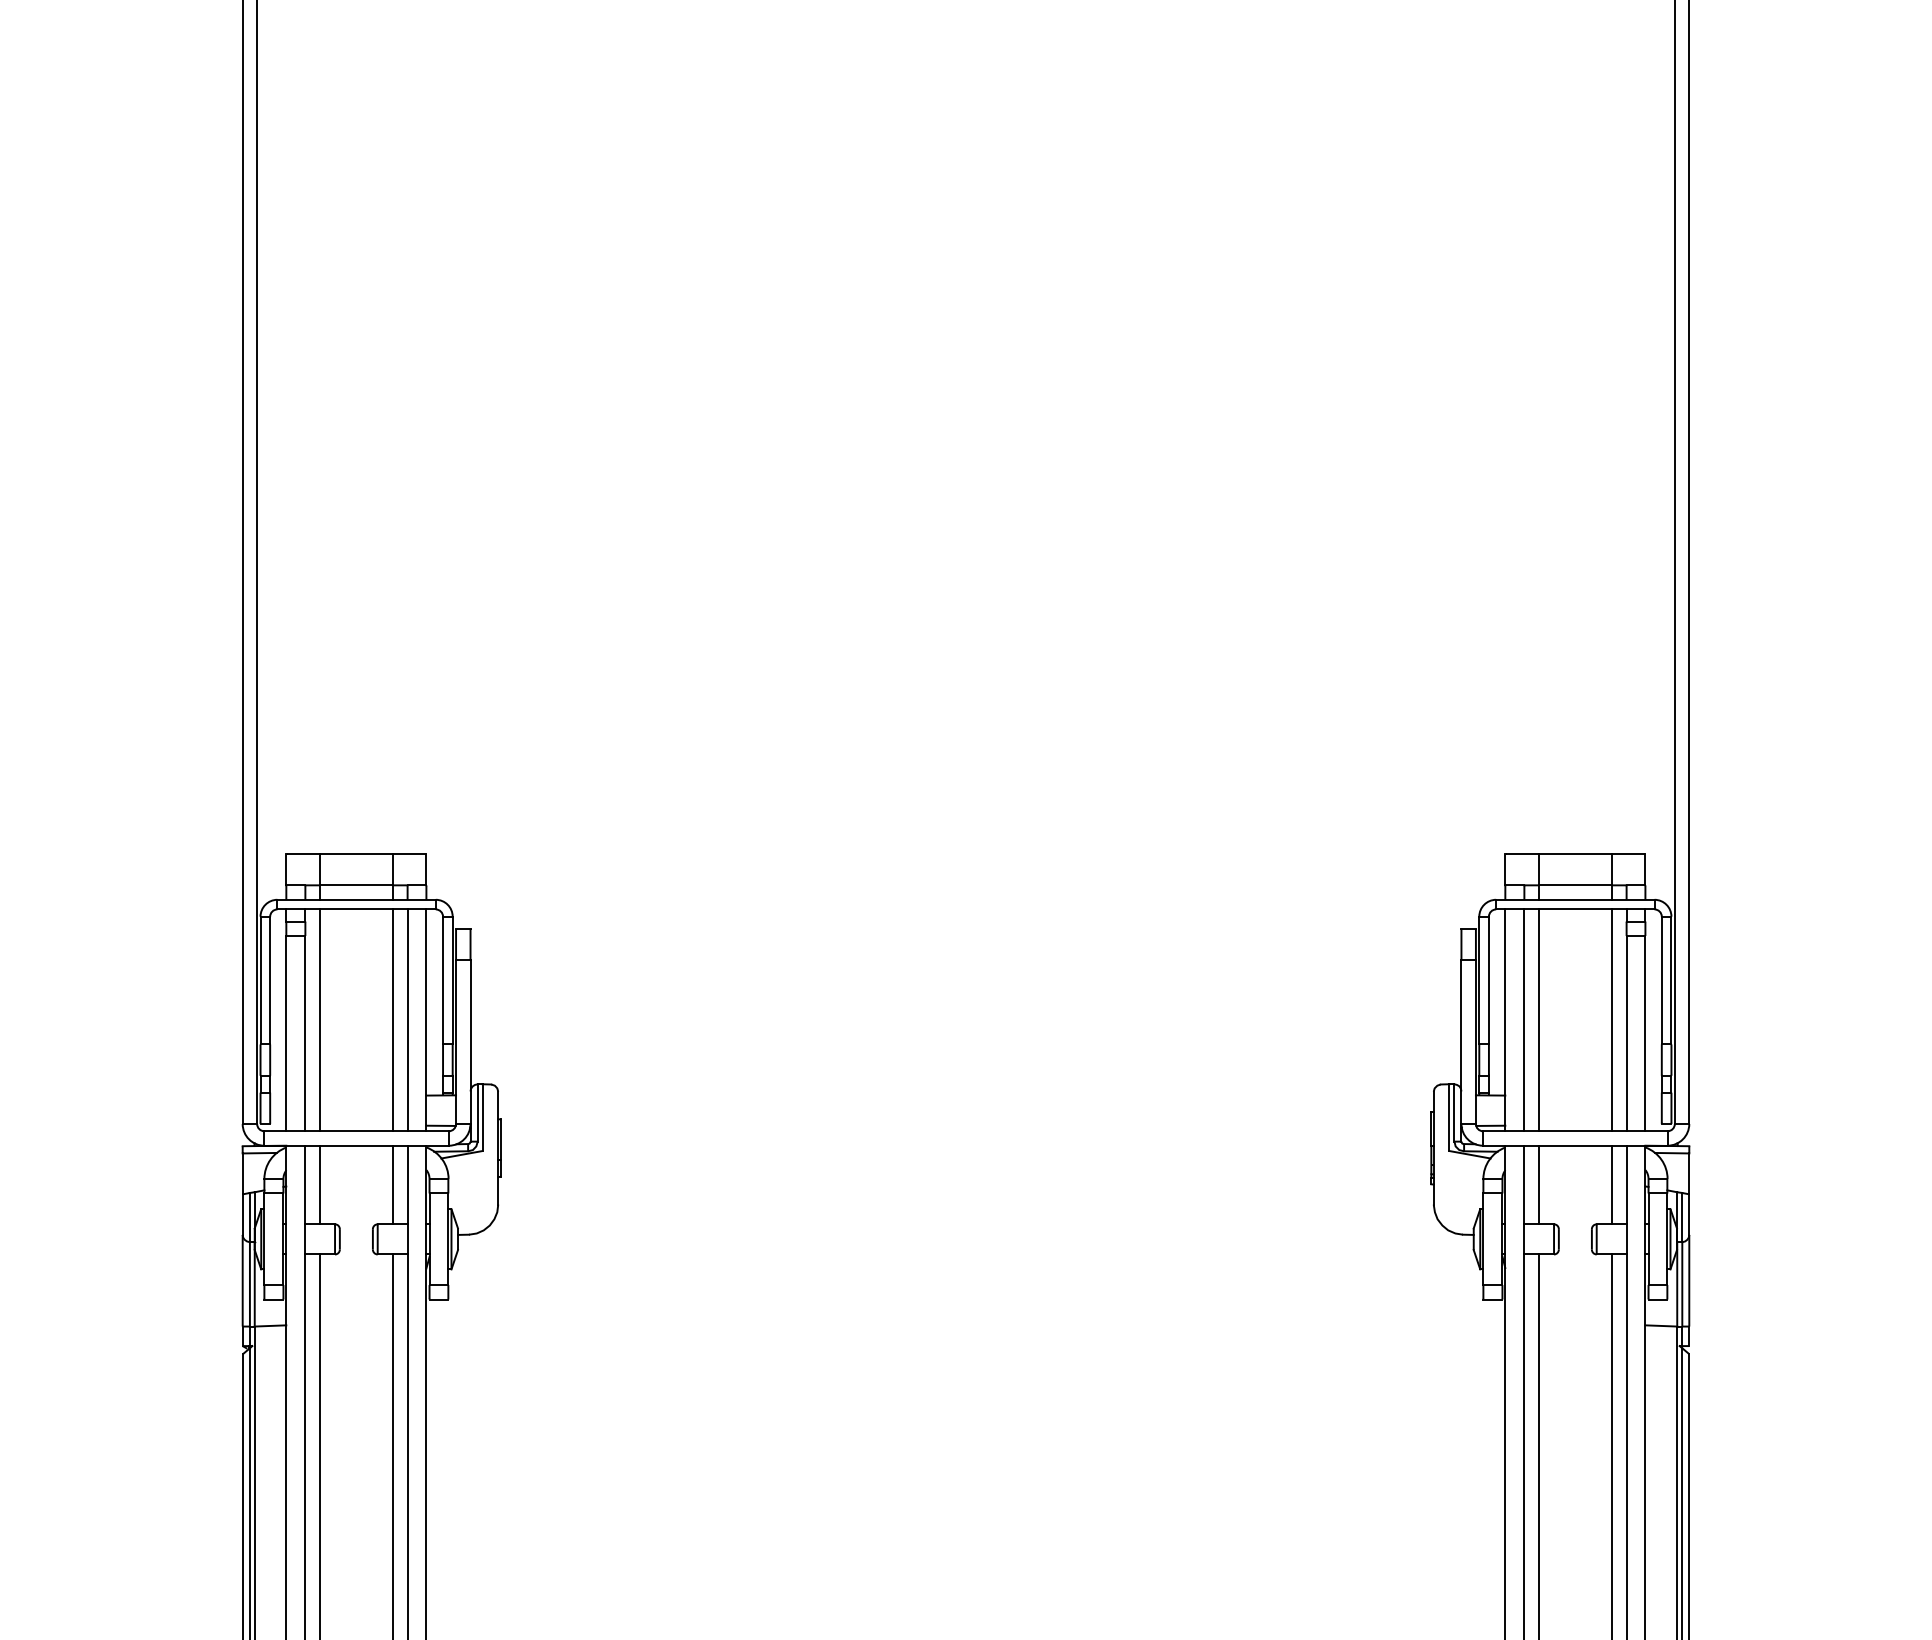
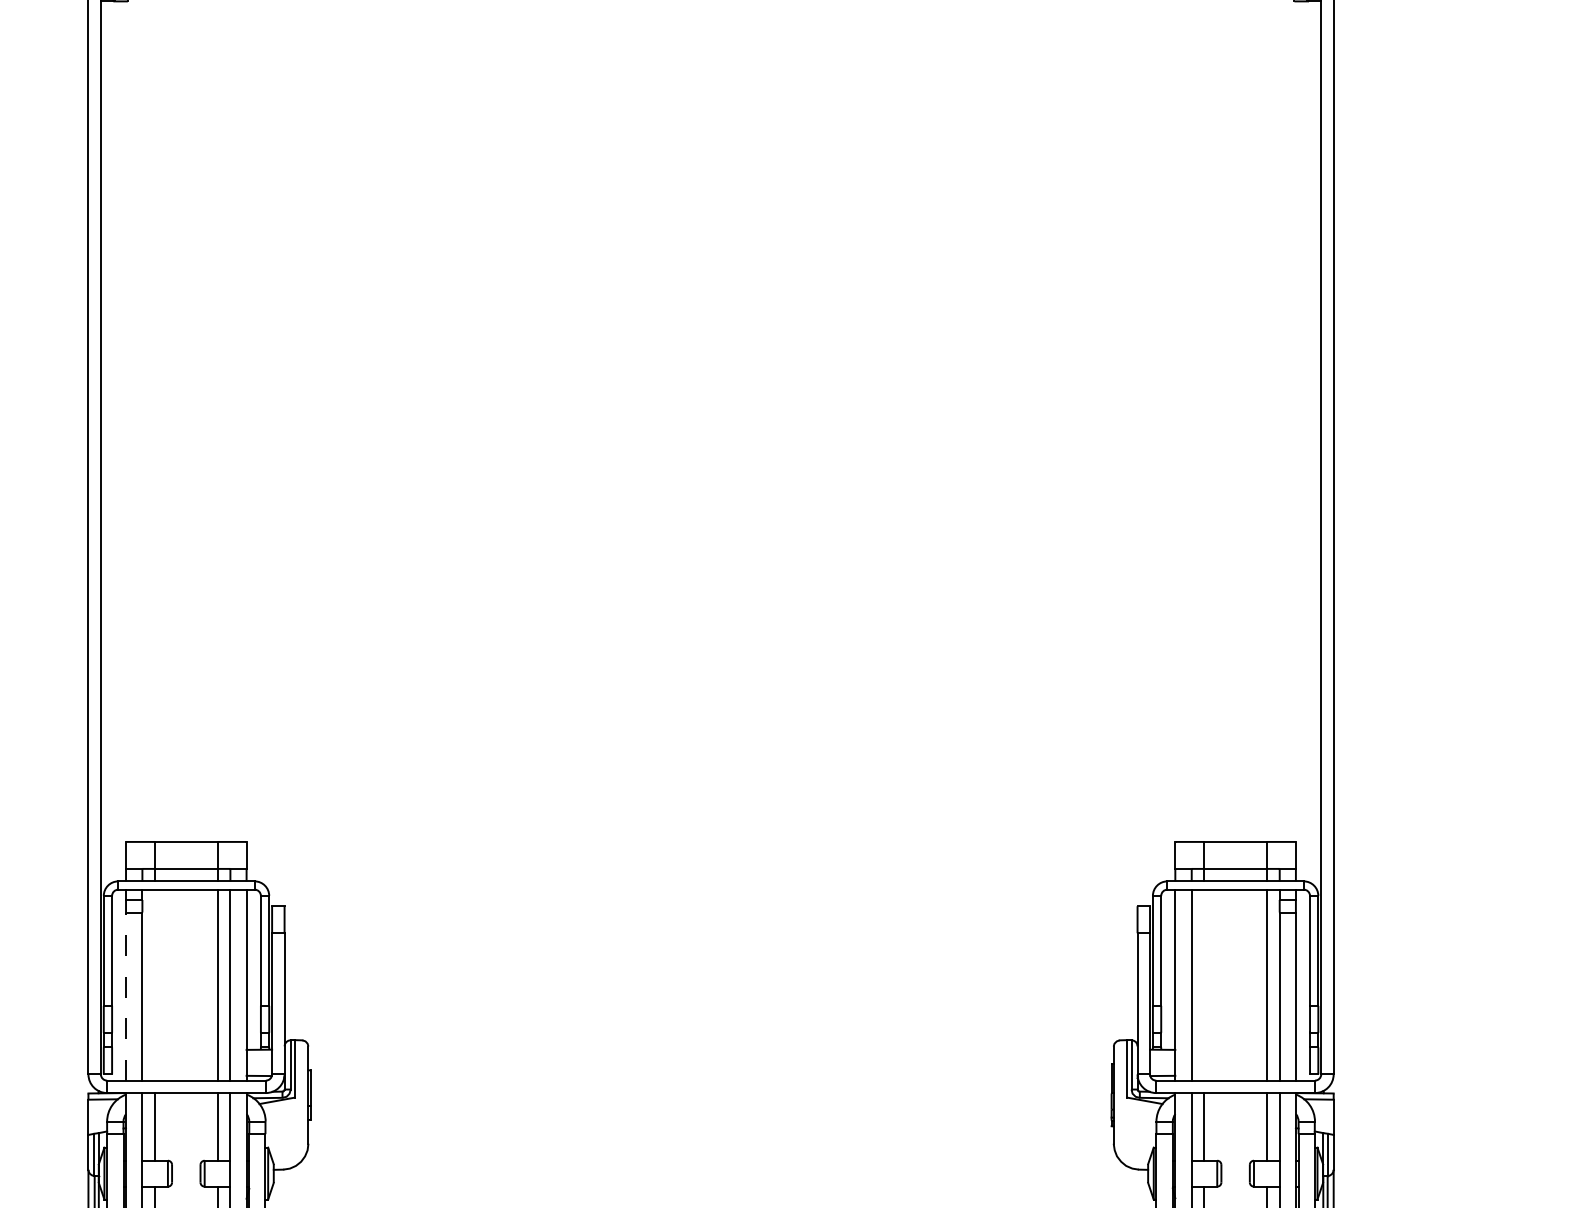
line: (319, 1020) -> (154, 985), removed
line: (1538, 1020) -> (1203, 985), removed
line: (286, 1033) -> (126, 996), solid -> dashed

